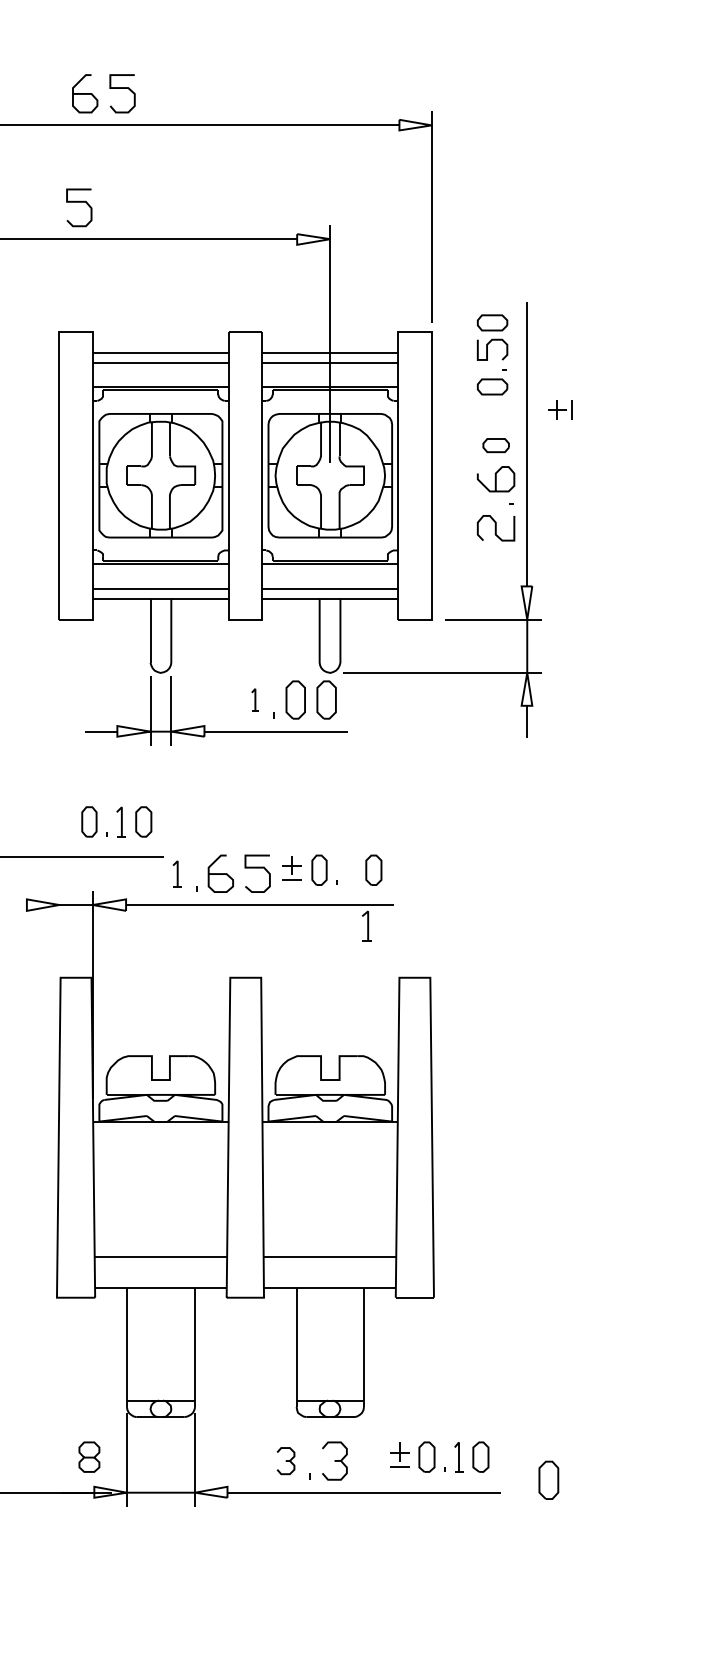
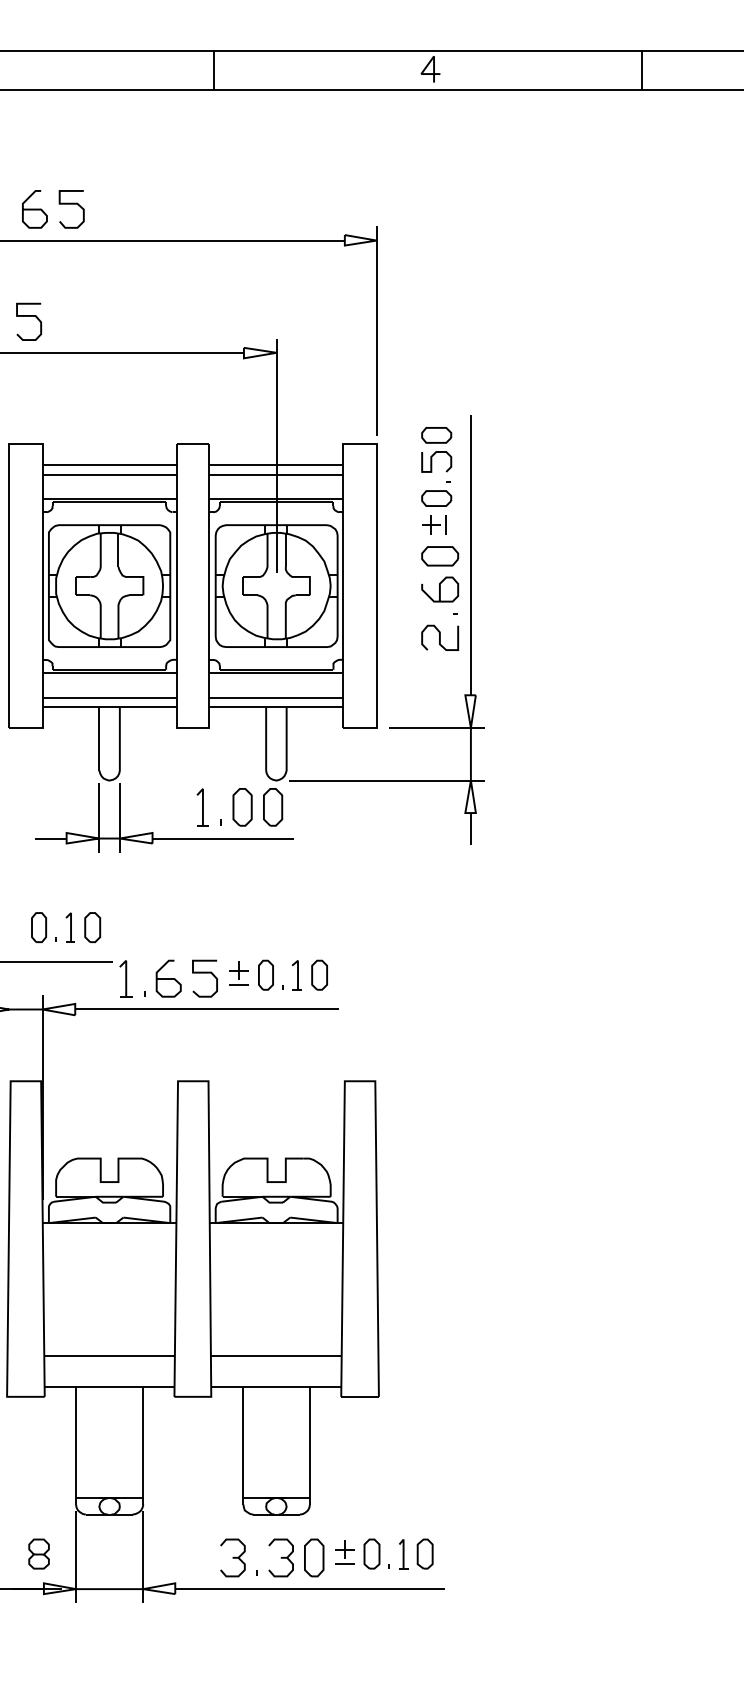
part: (560, 409) -> (434, 524), moved
part: (496, 445) -> (440, 556), size x1.43
part: (255, 700) -> (202, 807), size x1.67
part: (177, 873) -> (125, 978), size x1.43
part: (366, 926) -> (296, 975), moved
part: (285, 1460) -> (232, 1557), size x1.43
part: (549, 1479) -> (314, 1557), moved

